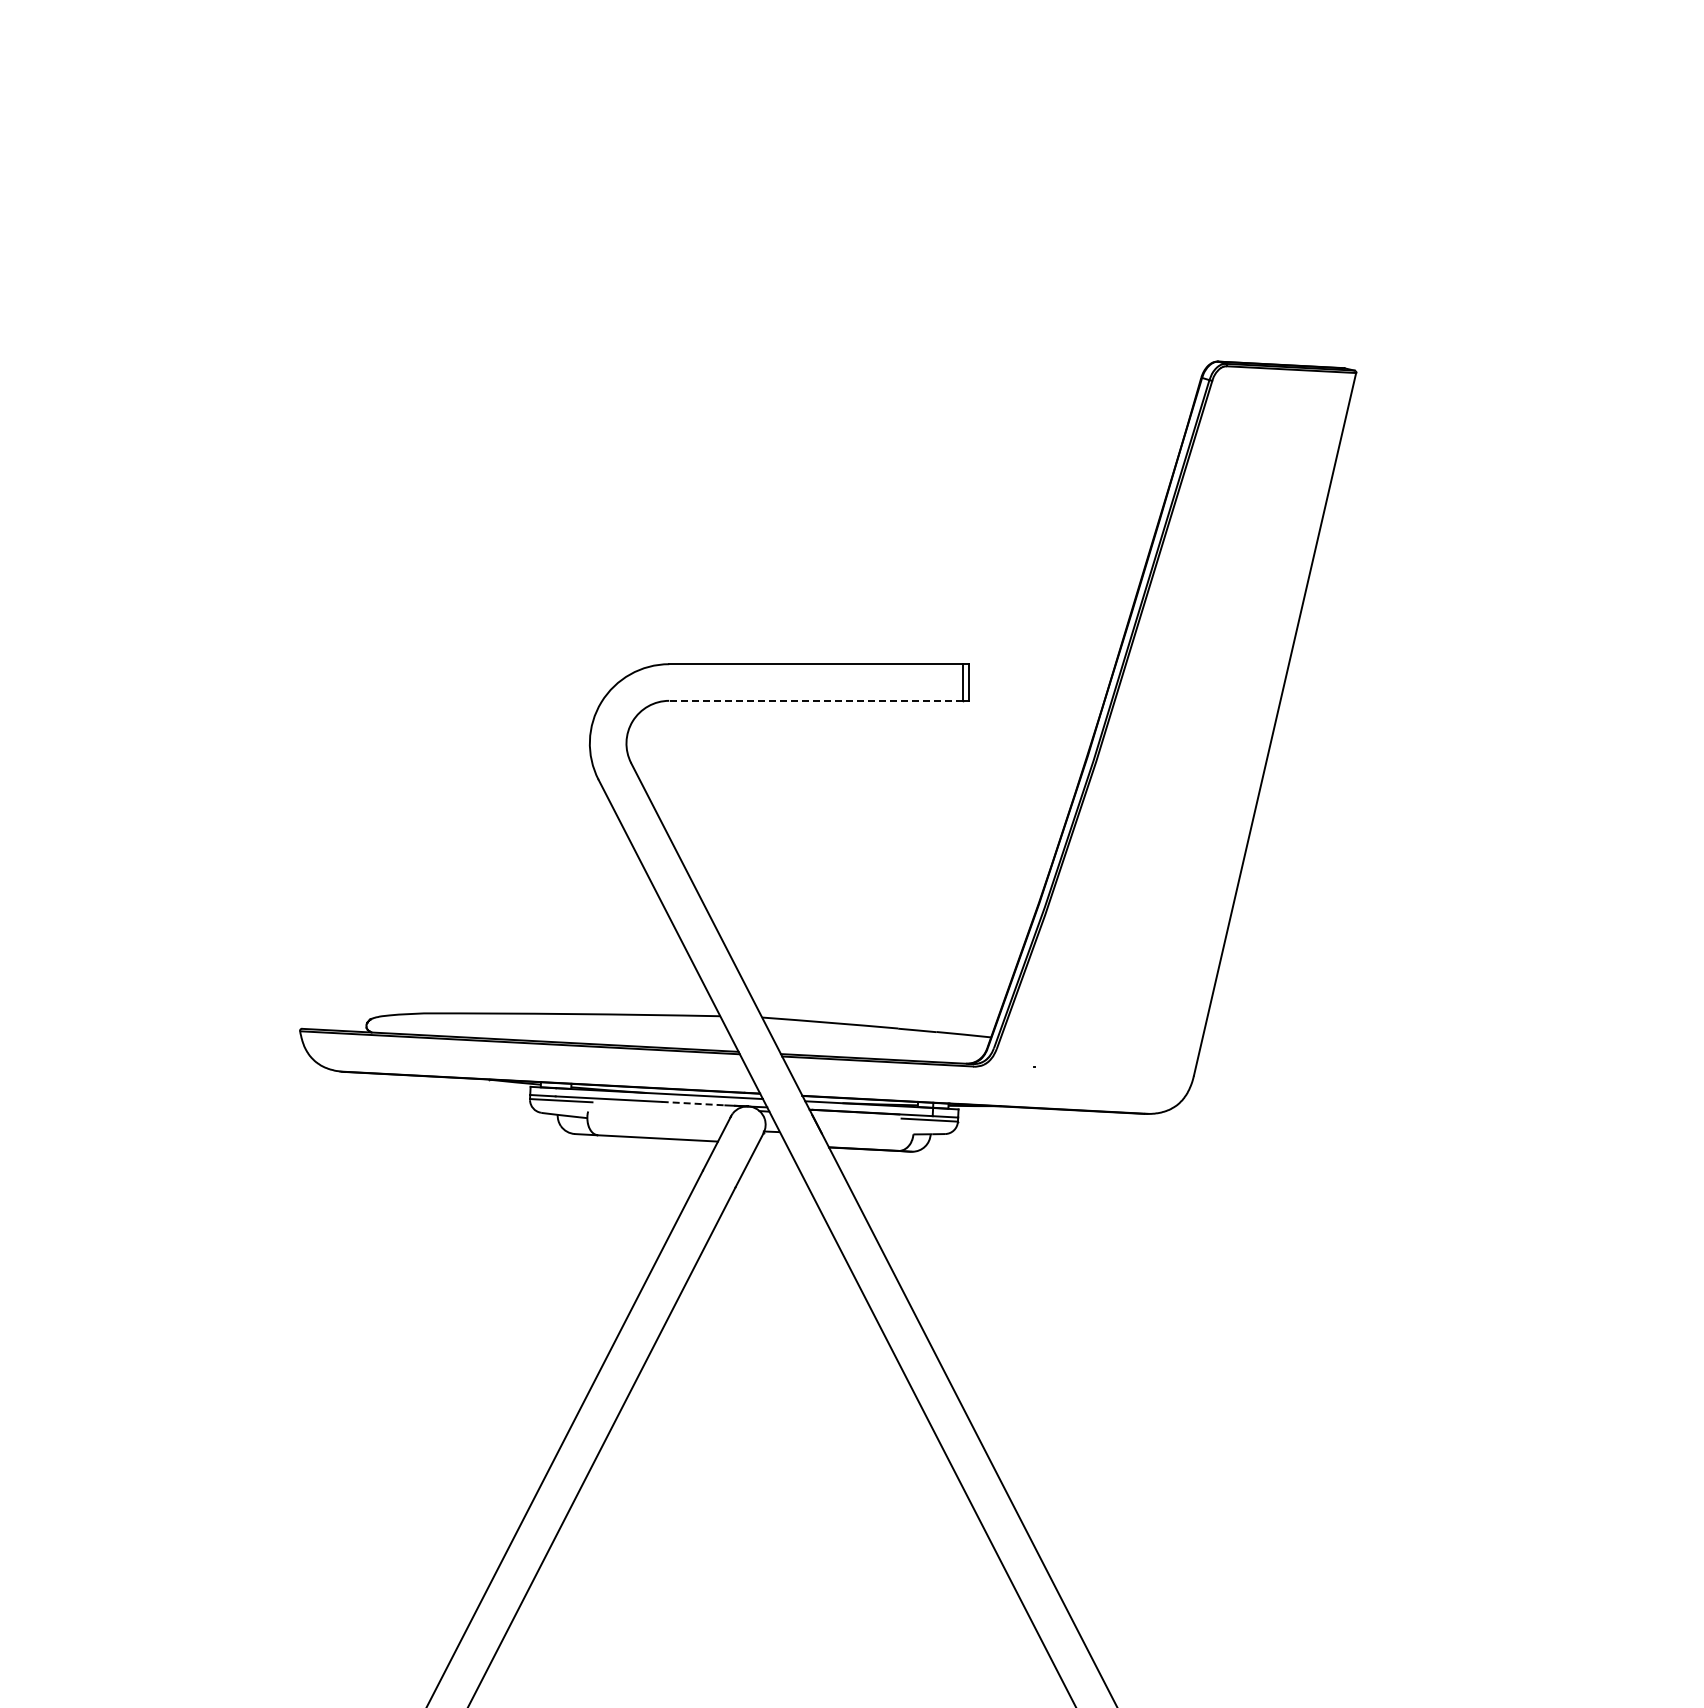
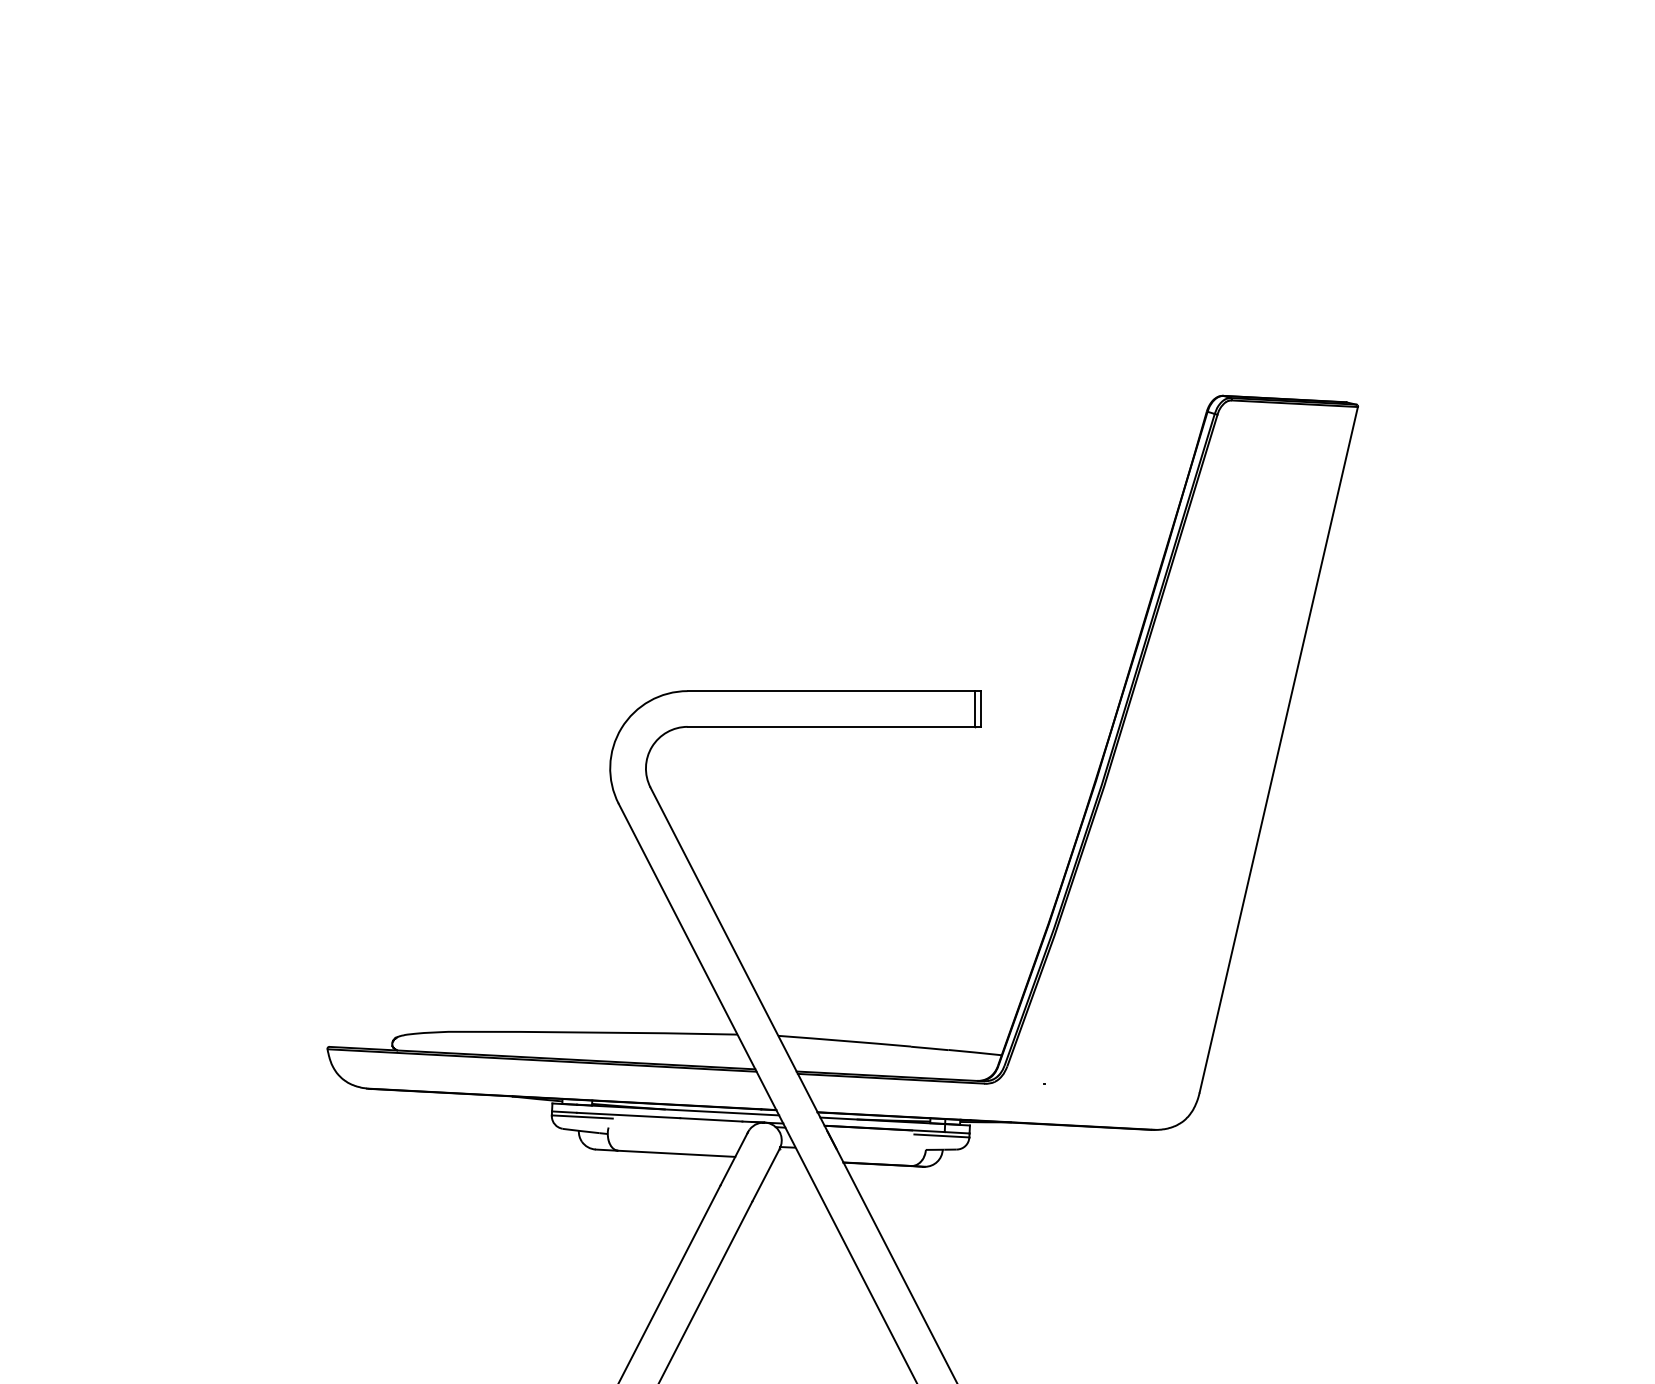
line: (815, 700) -> (830, 726), dashed -> solid
line: (693, 1103) -> (711, 1119), dashed -> solid

